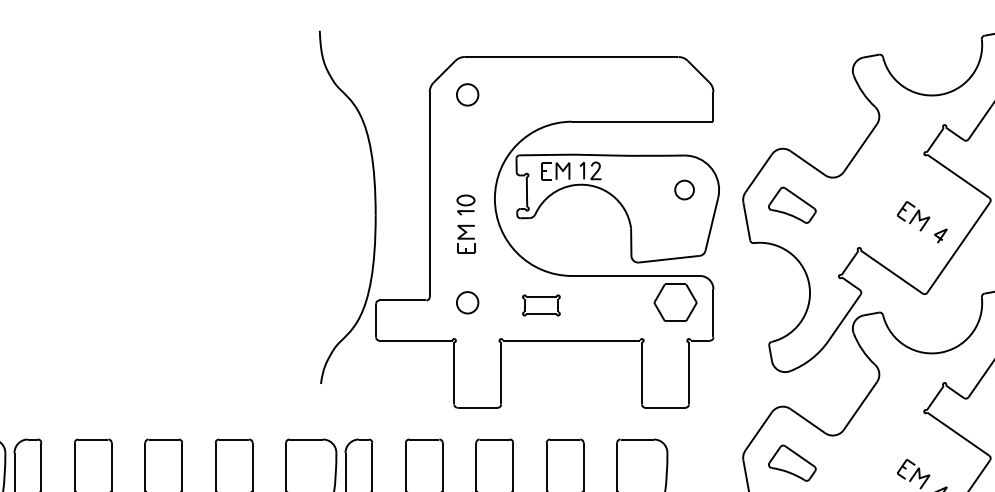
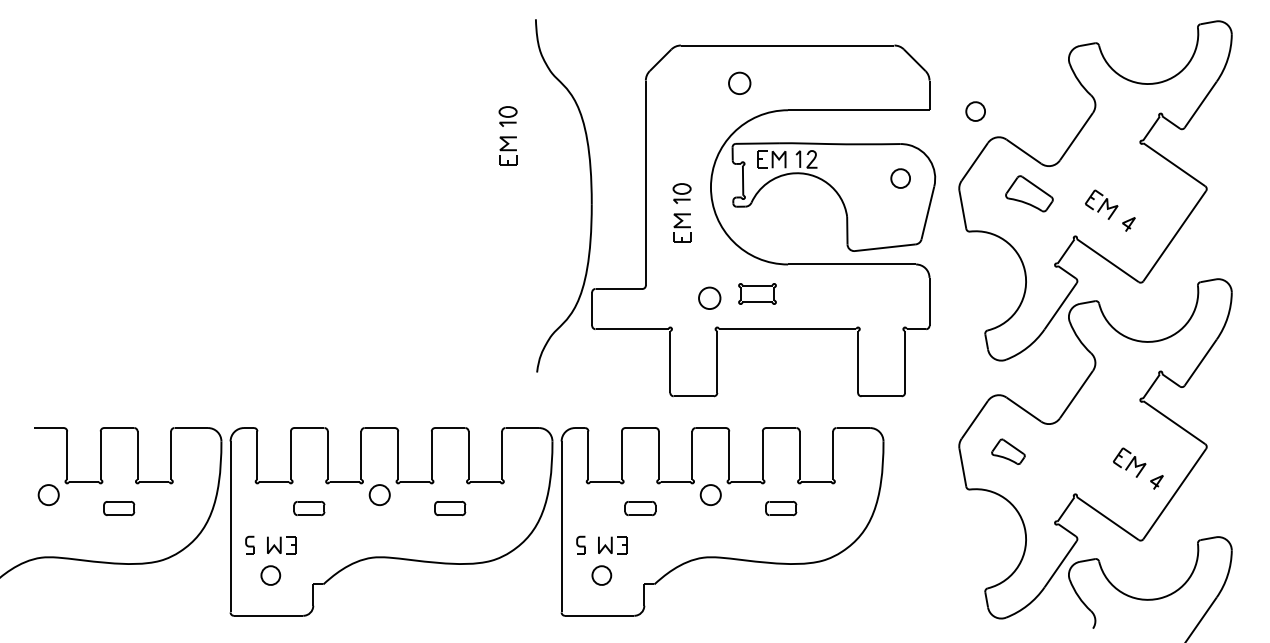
part: (467, 93) -> (739, 82), moved
part: (759, 122) -> (975, 111), added
part: (291, 146) -> (507, 135), added
part: (792, 204) -> (1029, 193), moved
part: (922, 221) -> (1110, 210), moved
part: (467, 301) -> (709, 297), moved
part: (675, 302) -> (891, 291), removed
part: (792, 462) -> (1008, 451), size x0.7

